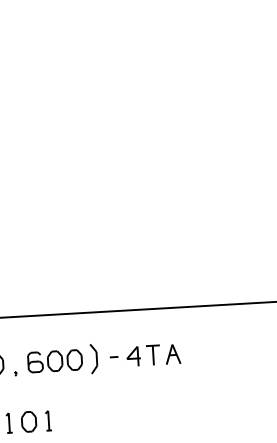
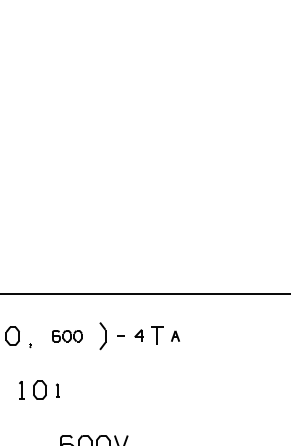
part: (173, 354) -> (175, 336), size x0.6
part: (132, 355) -> (138, 335), size x0.7
part: (55, 360) -> (67, 335), size x0.6
part: (48, 419) -> (57, 389), size x0.7

